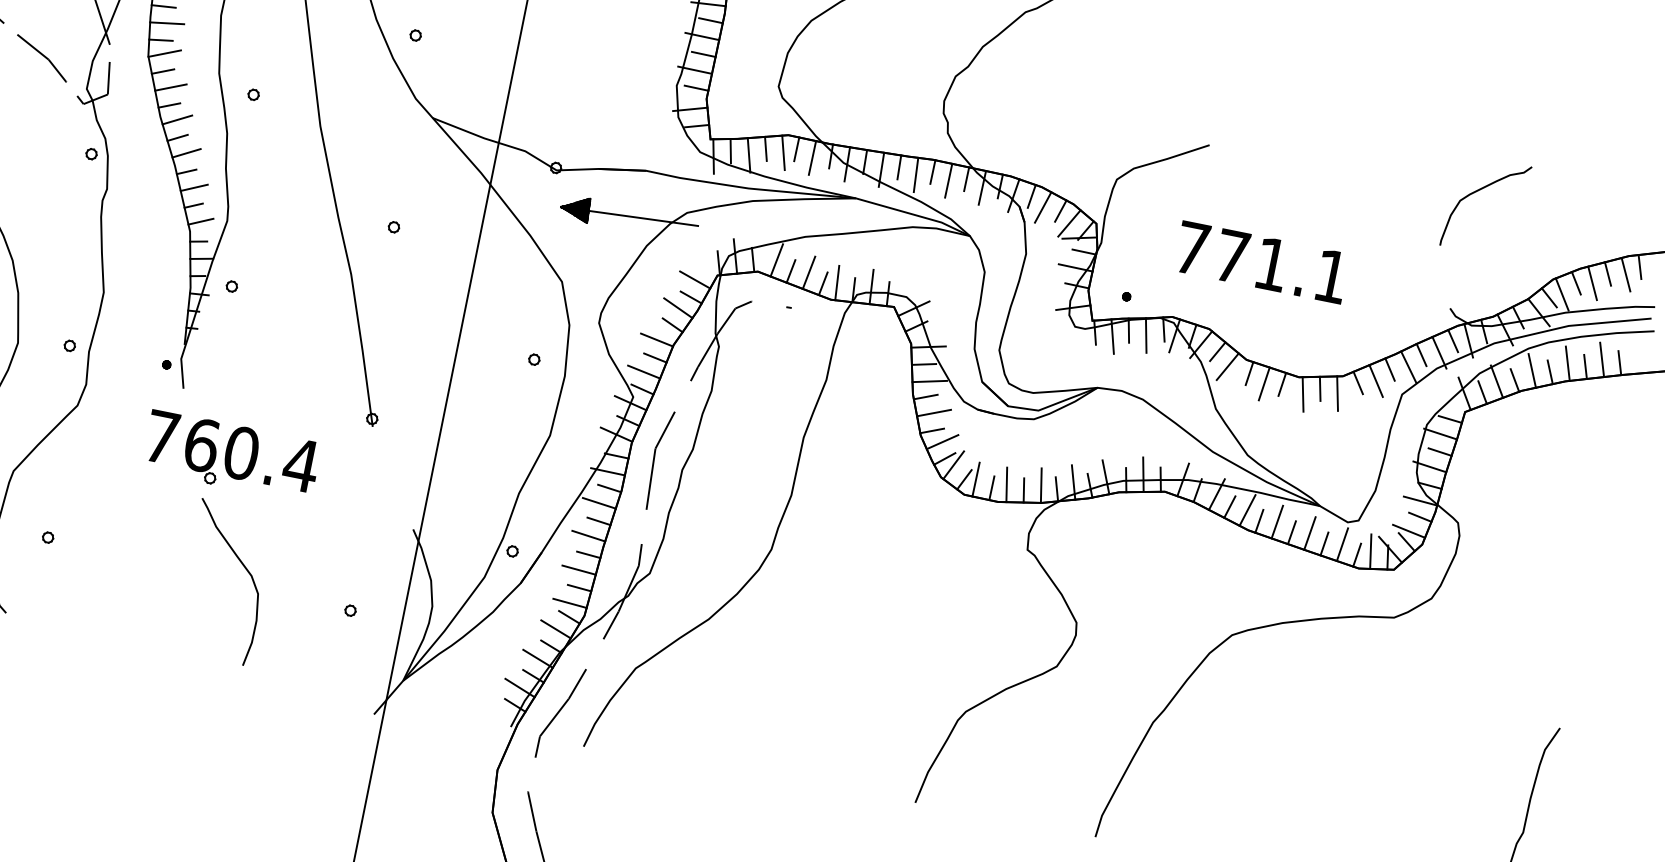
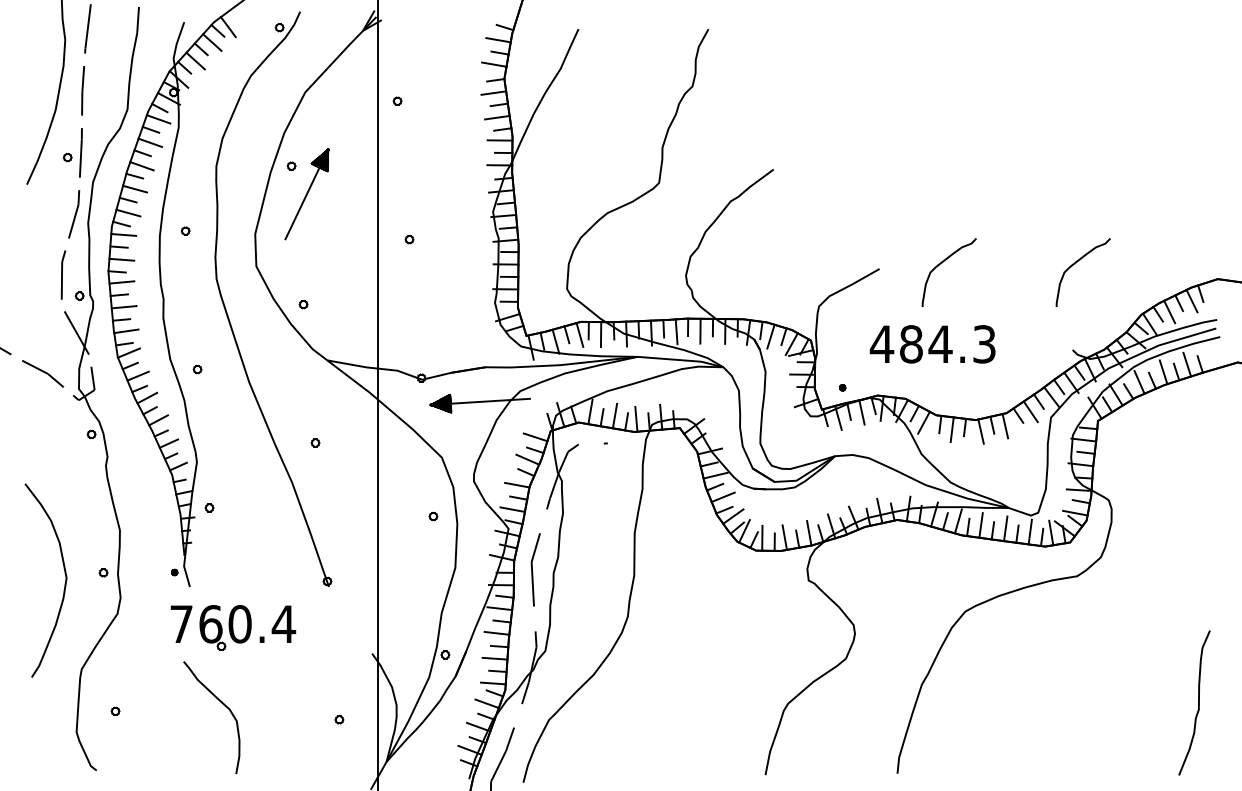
curve: (1296, 154) -> (942, 263), added
text: (1260, 262) -> (932, 344), 771.1 -> 484.3
curve: (244, 568) -> (223, 705), moved

